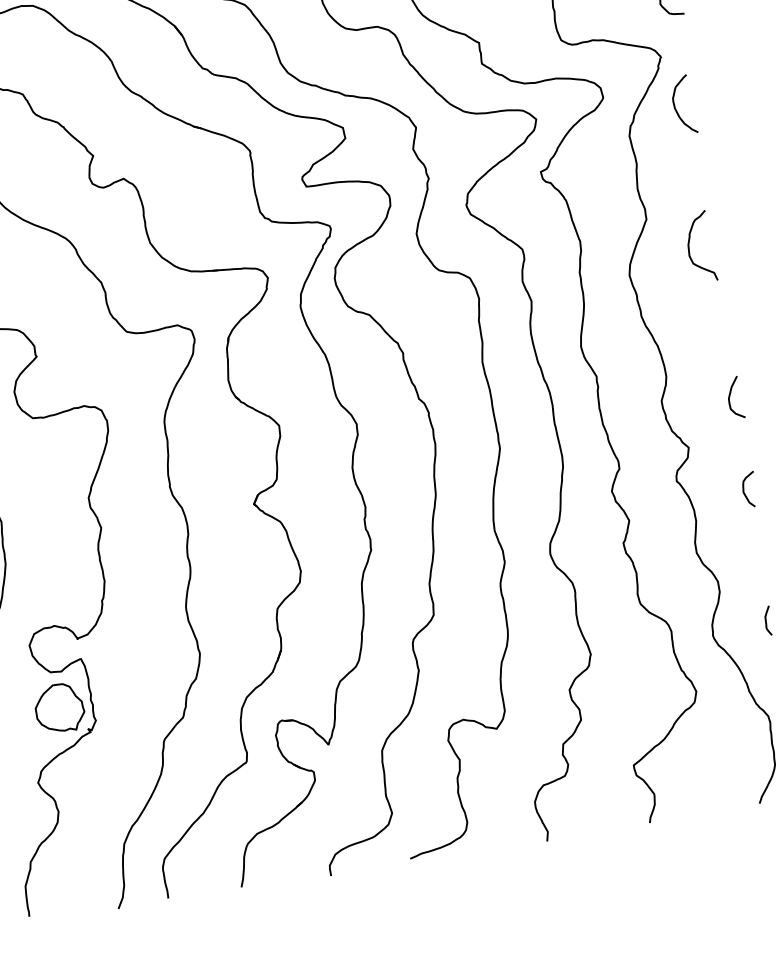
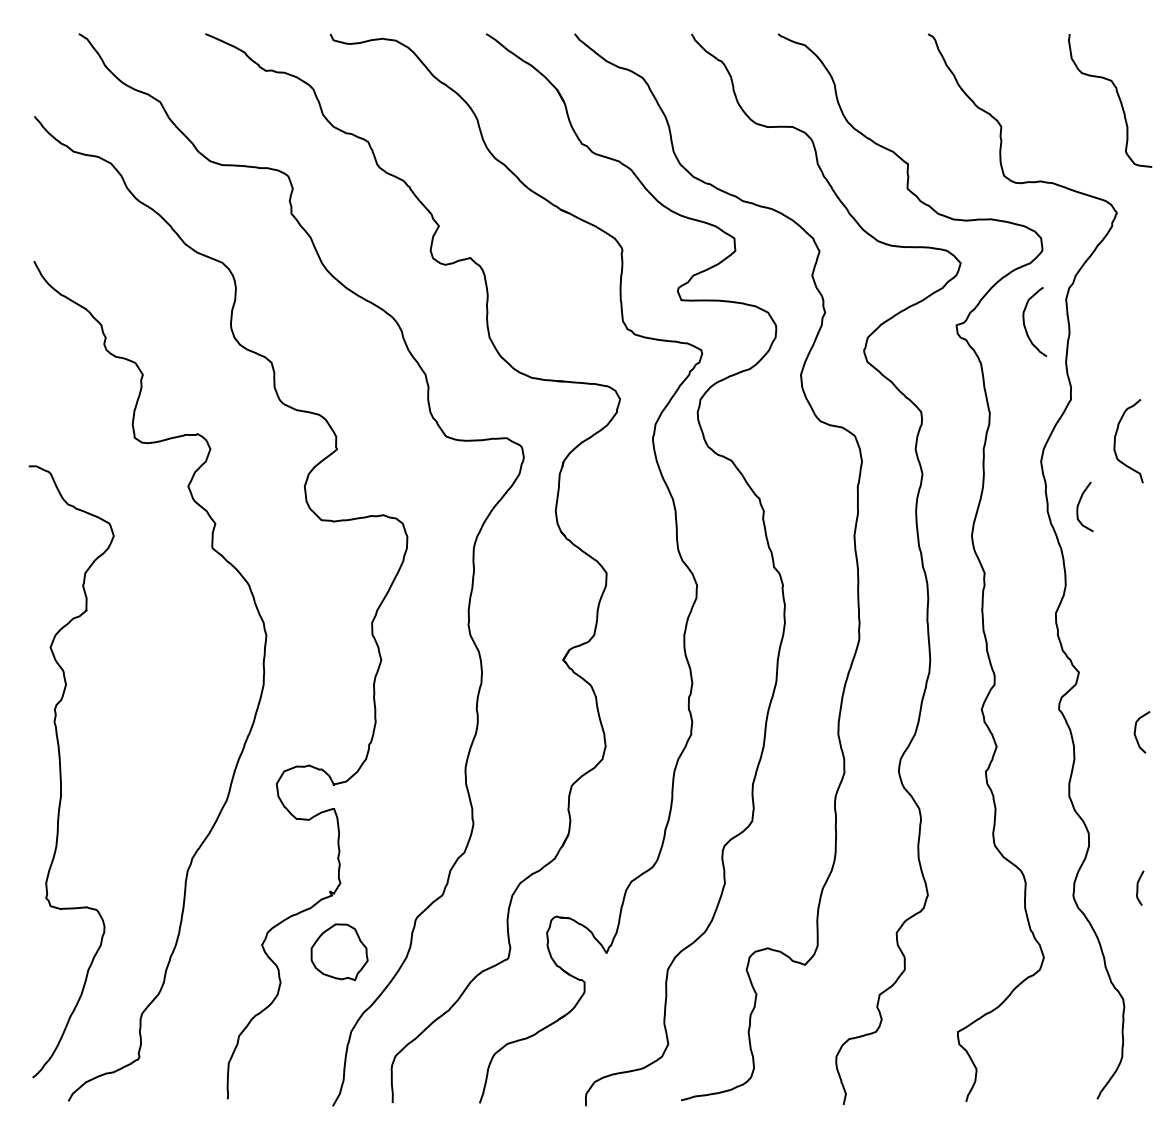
curve: (676, 109) -> (1025, 325), moved
curve: (730, 396) -> (1079, 504), moved
part: (59, 708) -> (339, 952), moved

